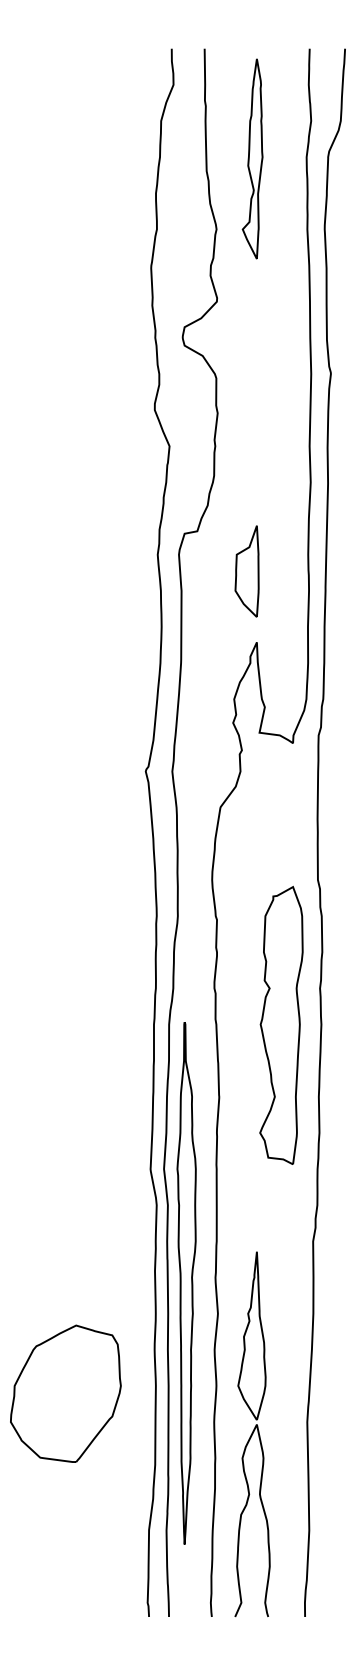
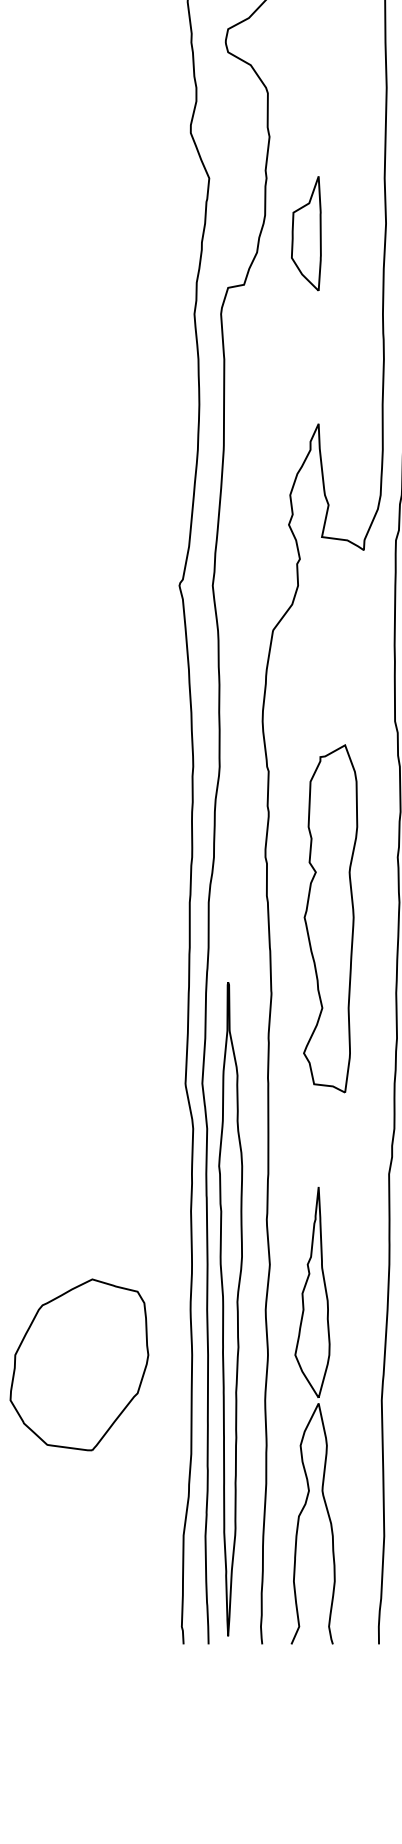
part: (246, 571) -> (305, 233), moved
part: (281, 1024) -> (330, 917), moved
part: (186, 1283) -> (230, 1309), moved

